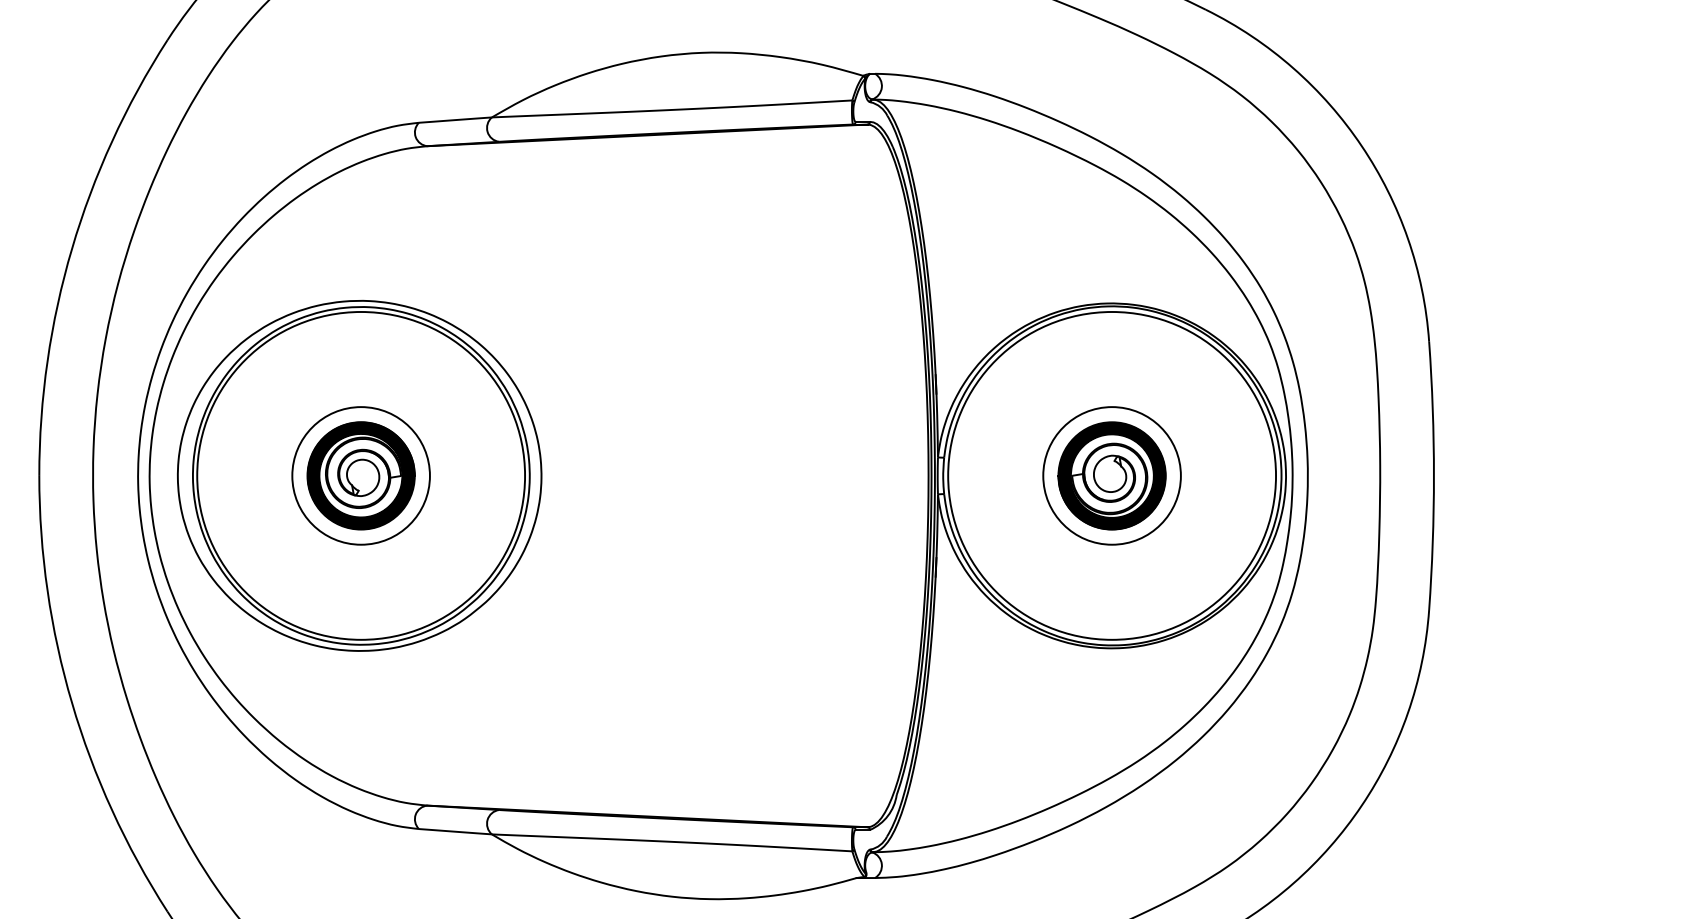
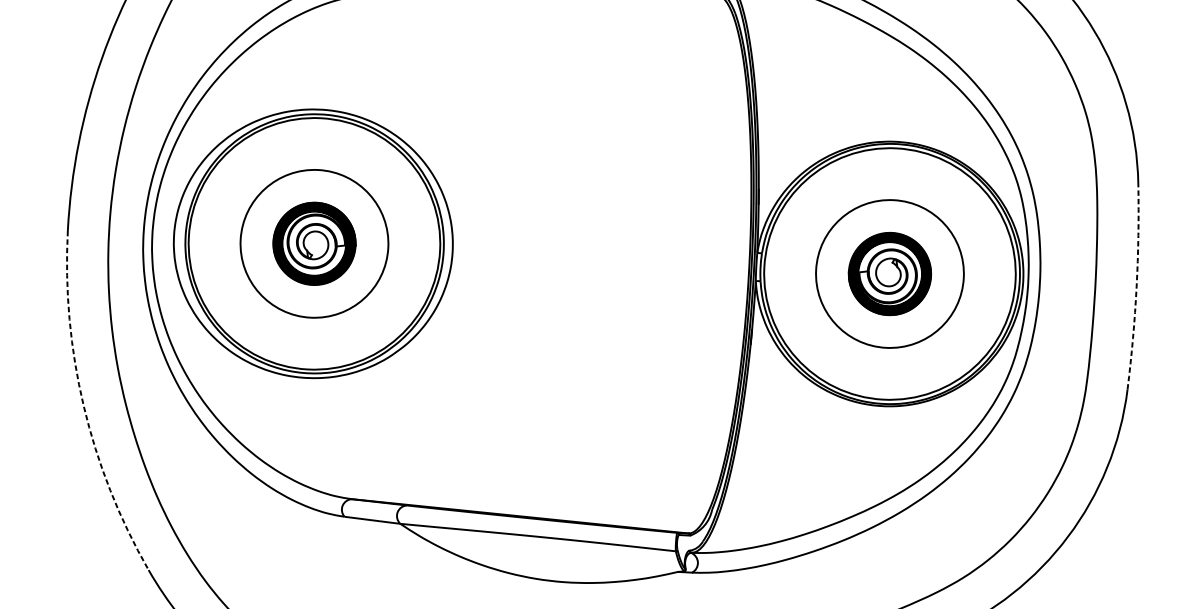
circle: (360, 475) -> (314, 243), size x1.4
circle: (1111, 475) -> (889, 273), size x1.4
arc: (1433, 475) -> (1136, 286), solid -> dashed
arc: (72, 703) -> (84, 406), solid -> dashed

